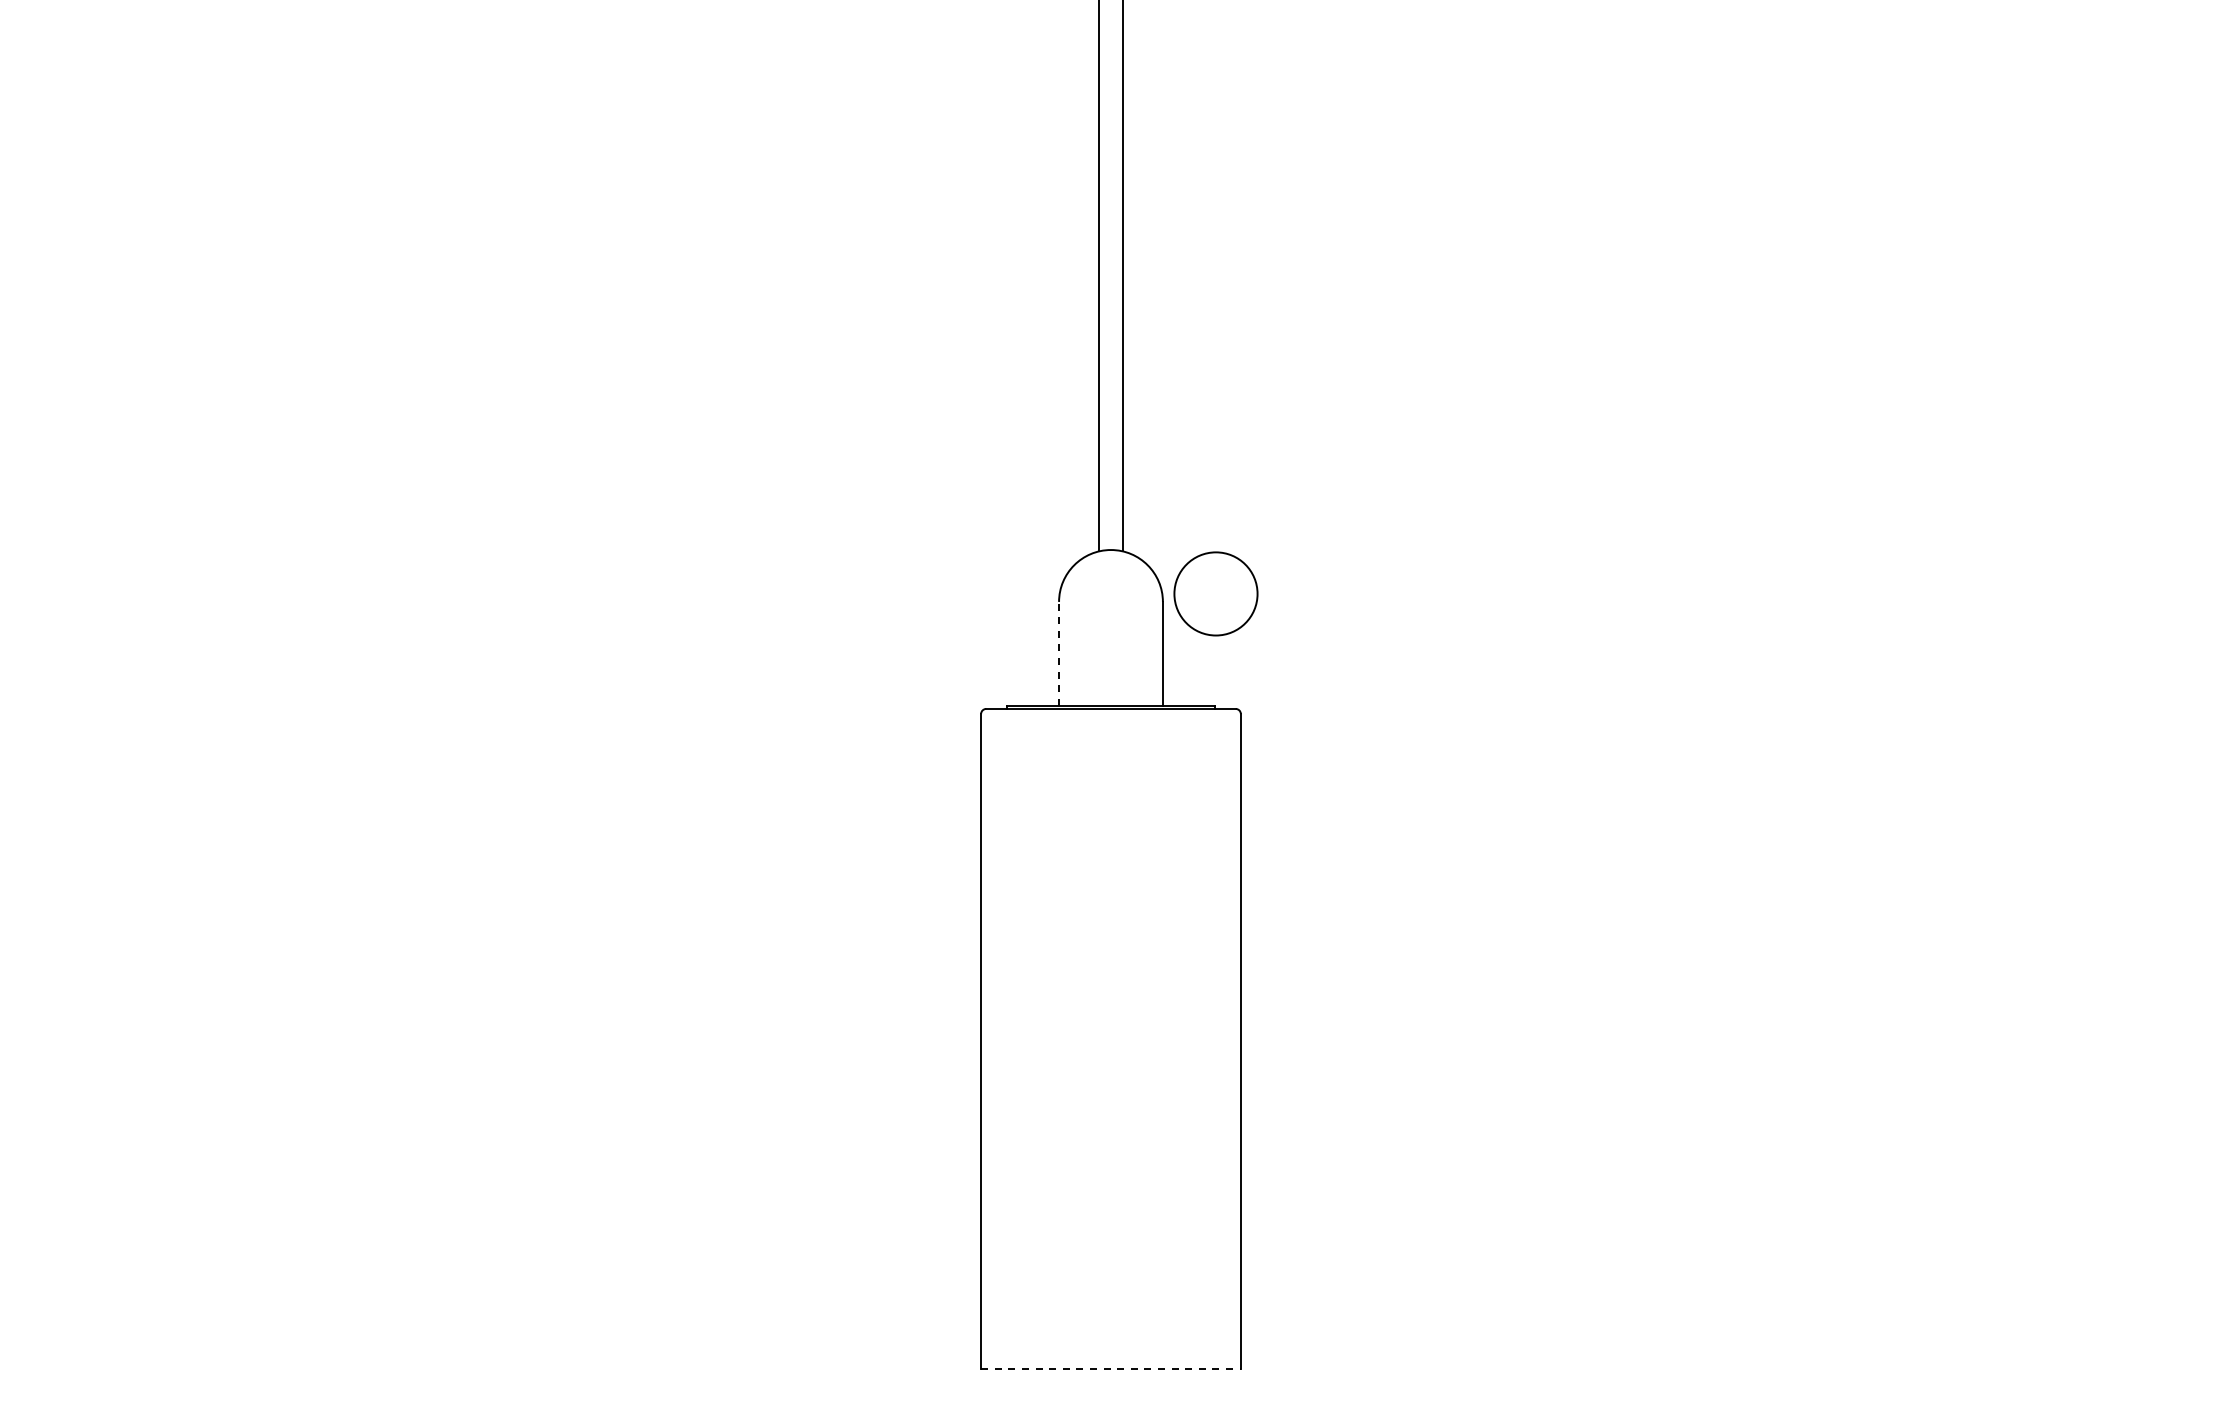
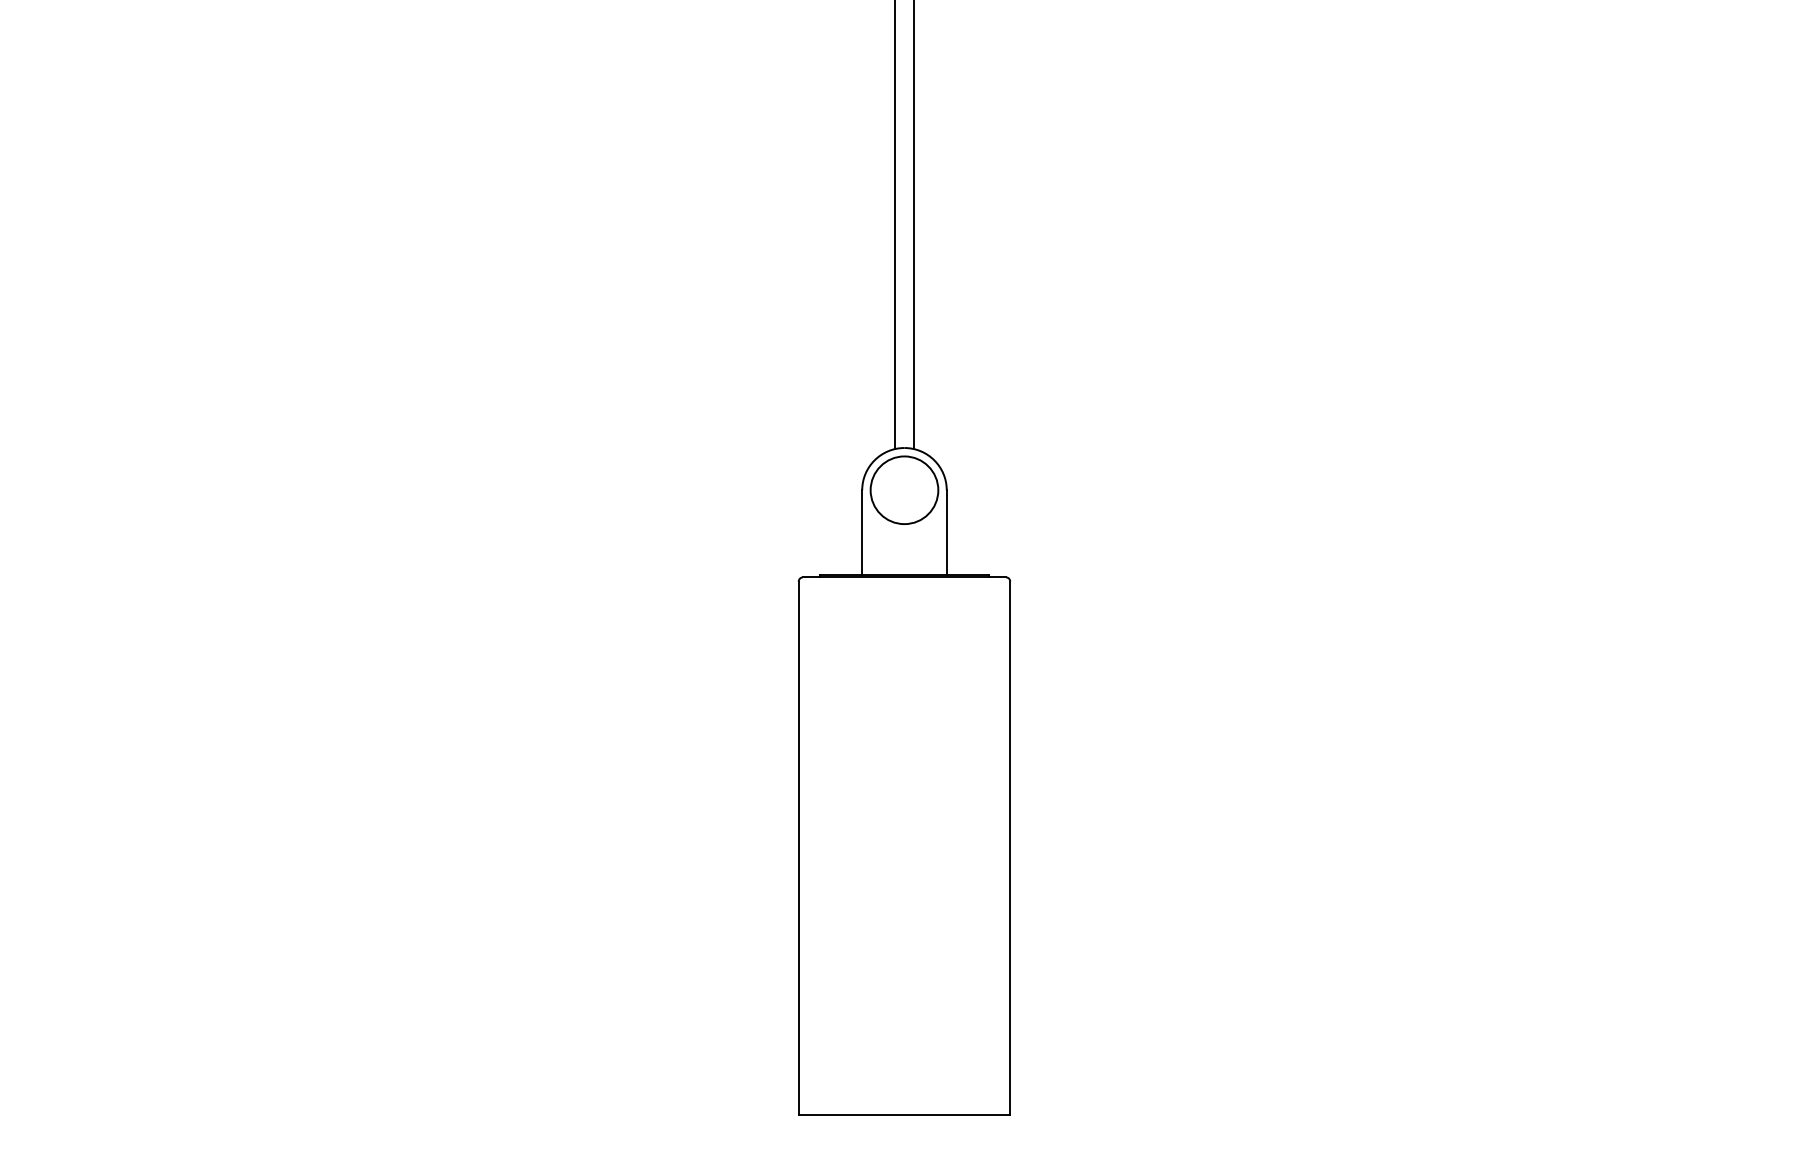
circle: (1215, 593) -> (904, 489), moved
line: (1059, 653) -> (862, 532), dashed -> solid
line: (1111, 1368) -> (904, 1114), dashed -> solid

